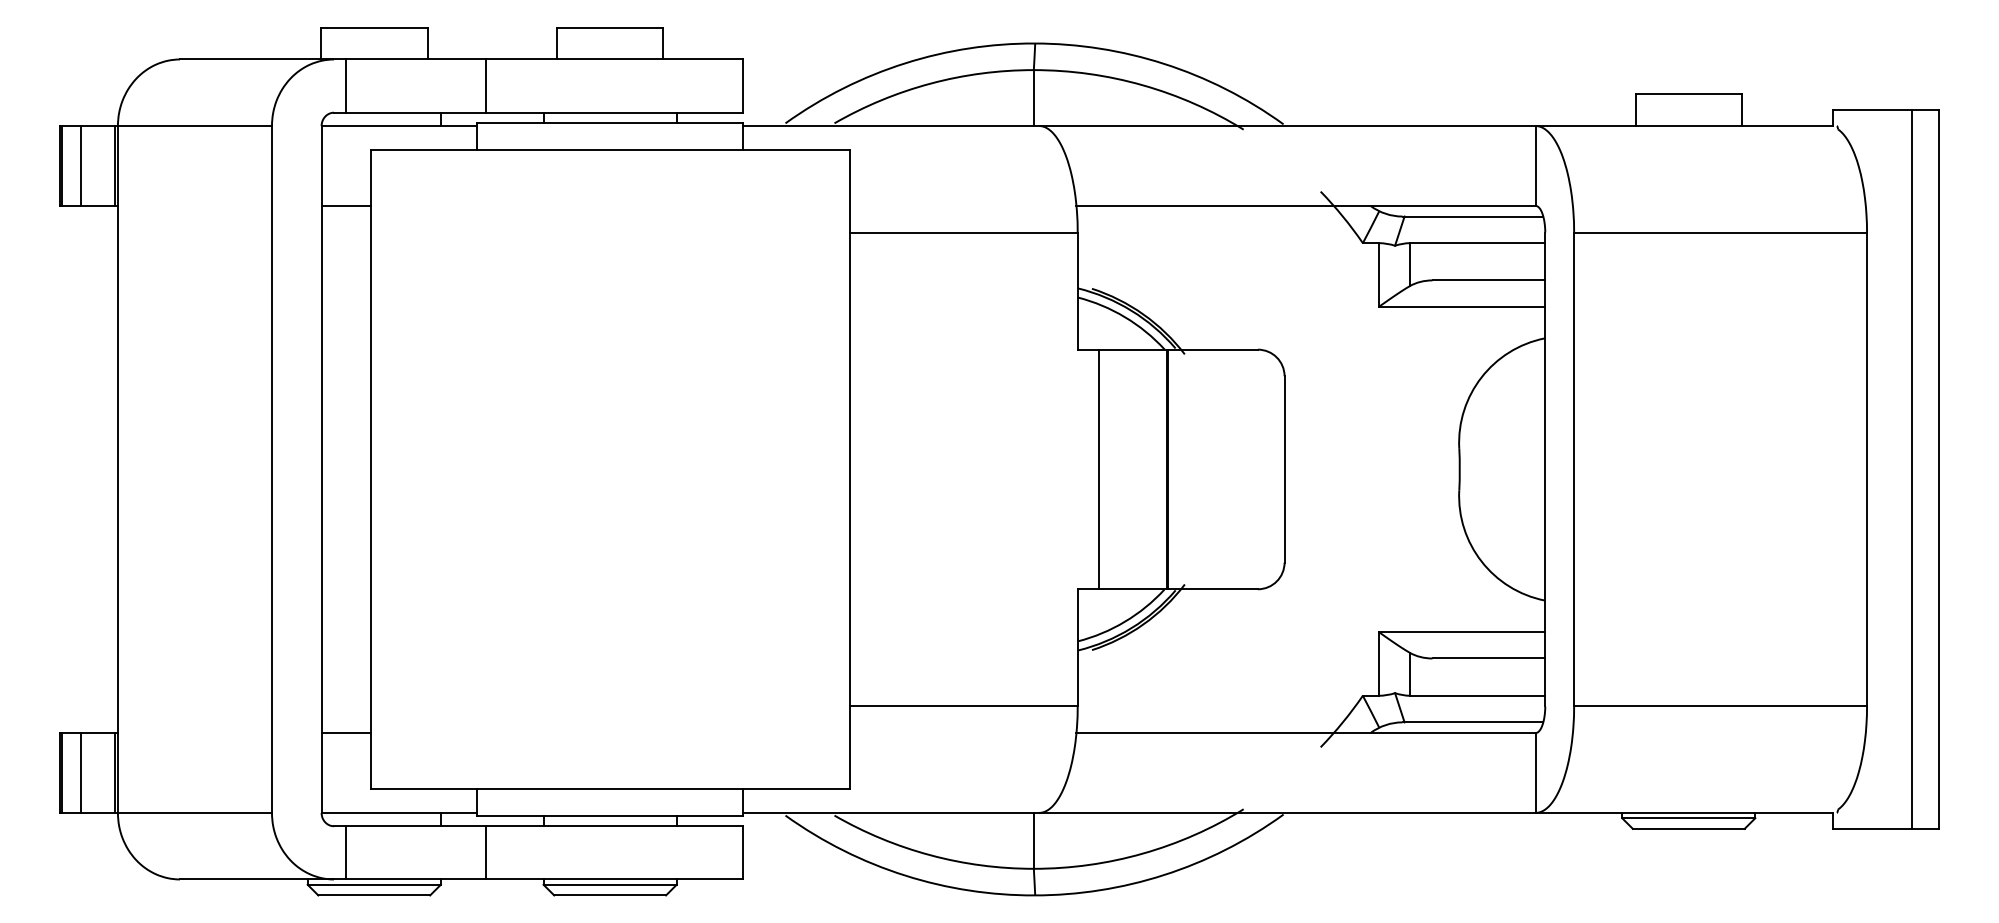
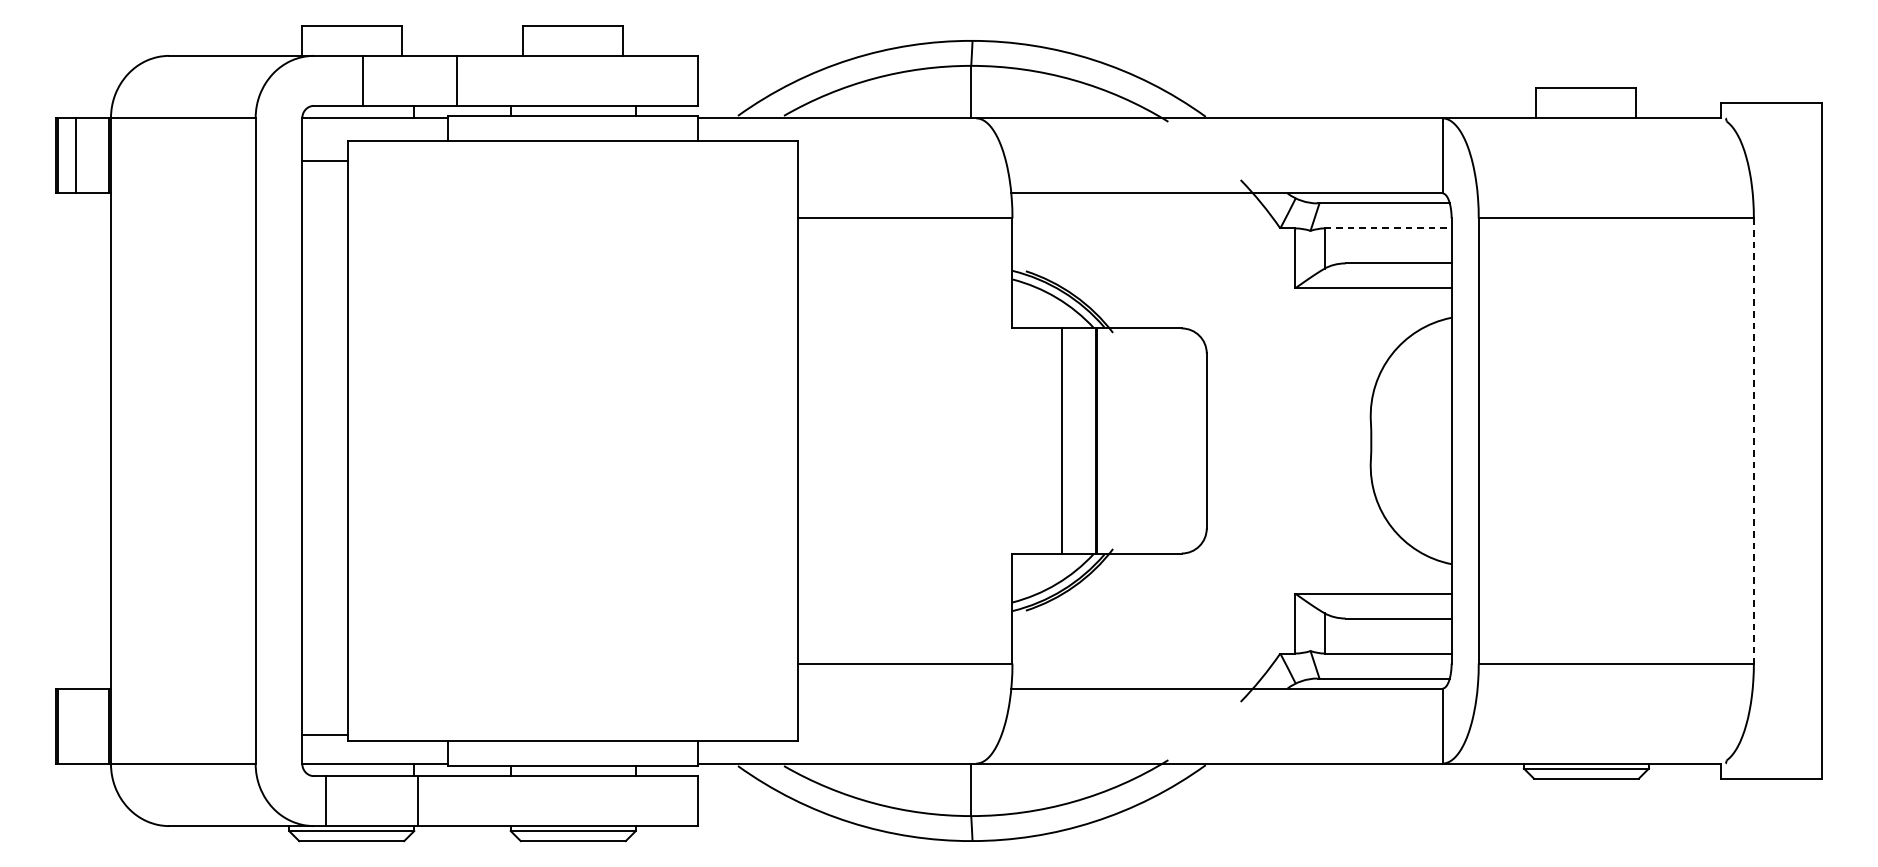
line: (346, 85) -> (363, 80), moved
line: (345, 205) -> (324, 161), moved
line: (1477, 243) -> (1387, 228), solid -> dashed
line: (1098, 469) -> (1062, 441), moved
line: (1867, 469) -> (1754, 441), solid -> dashed
line: (1912, 469) -> (1796, 441), removed
line: (345, 733) -> (324, 735), moved
line: (81, 772) -> (76, 725), removed
line: (486, 852) -> (418, 800), moved

